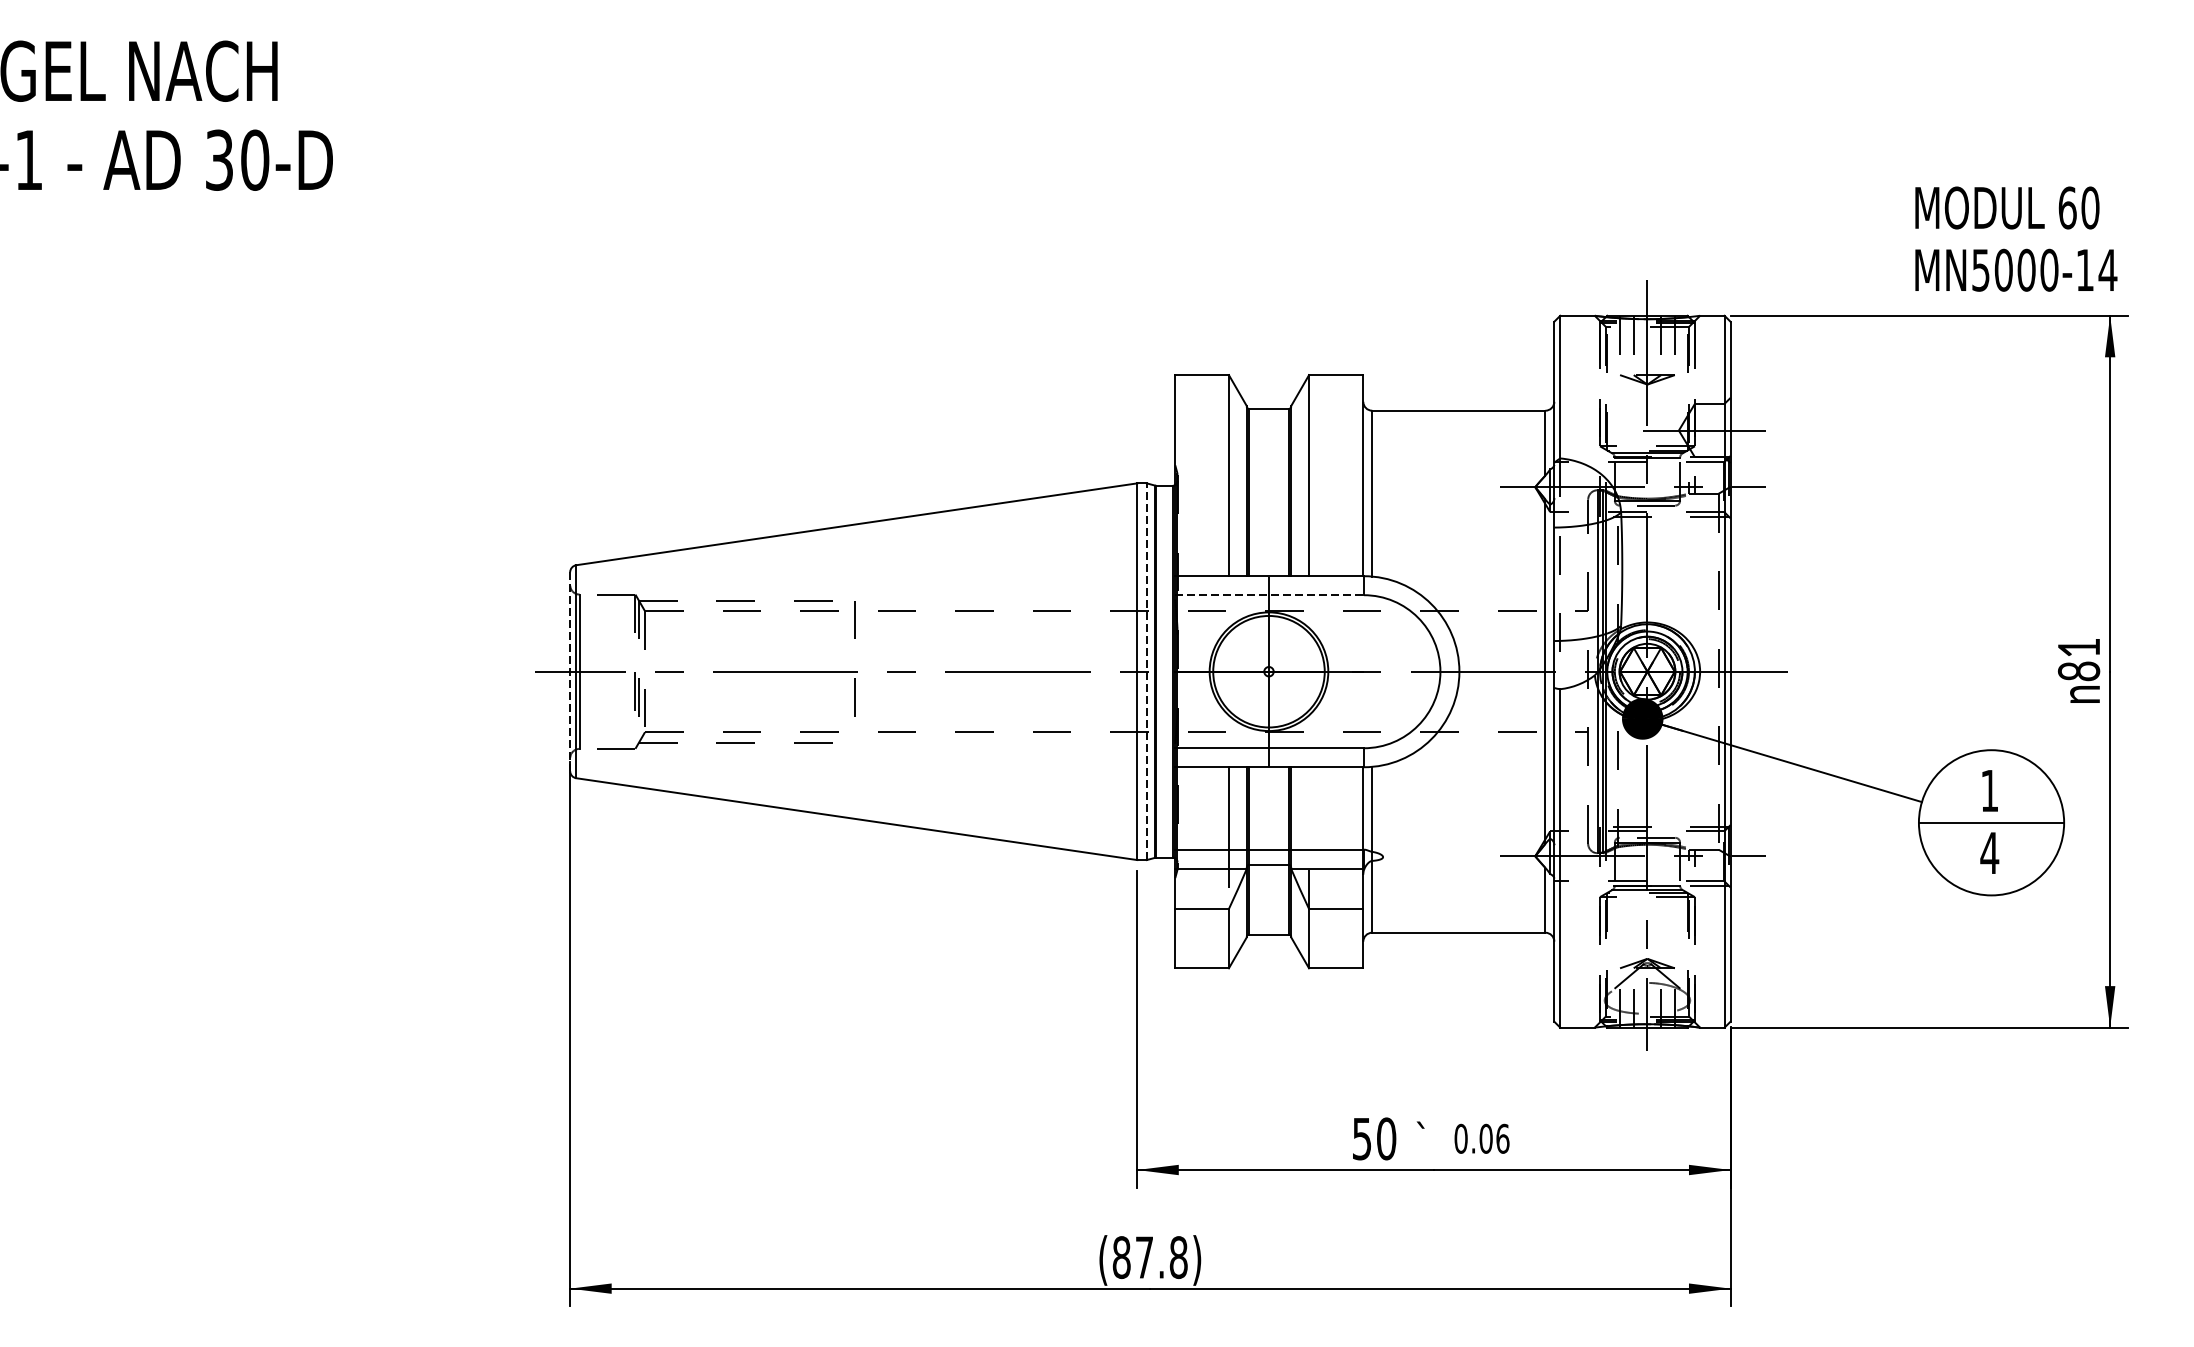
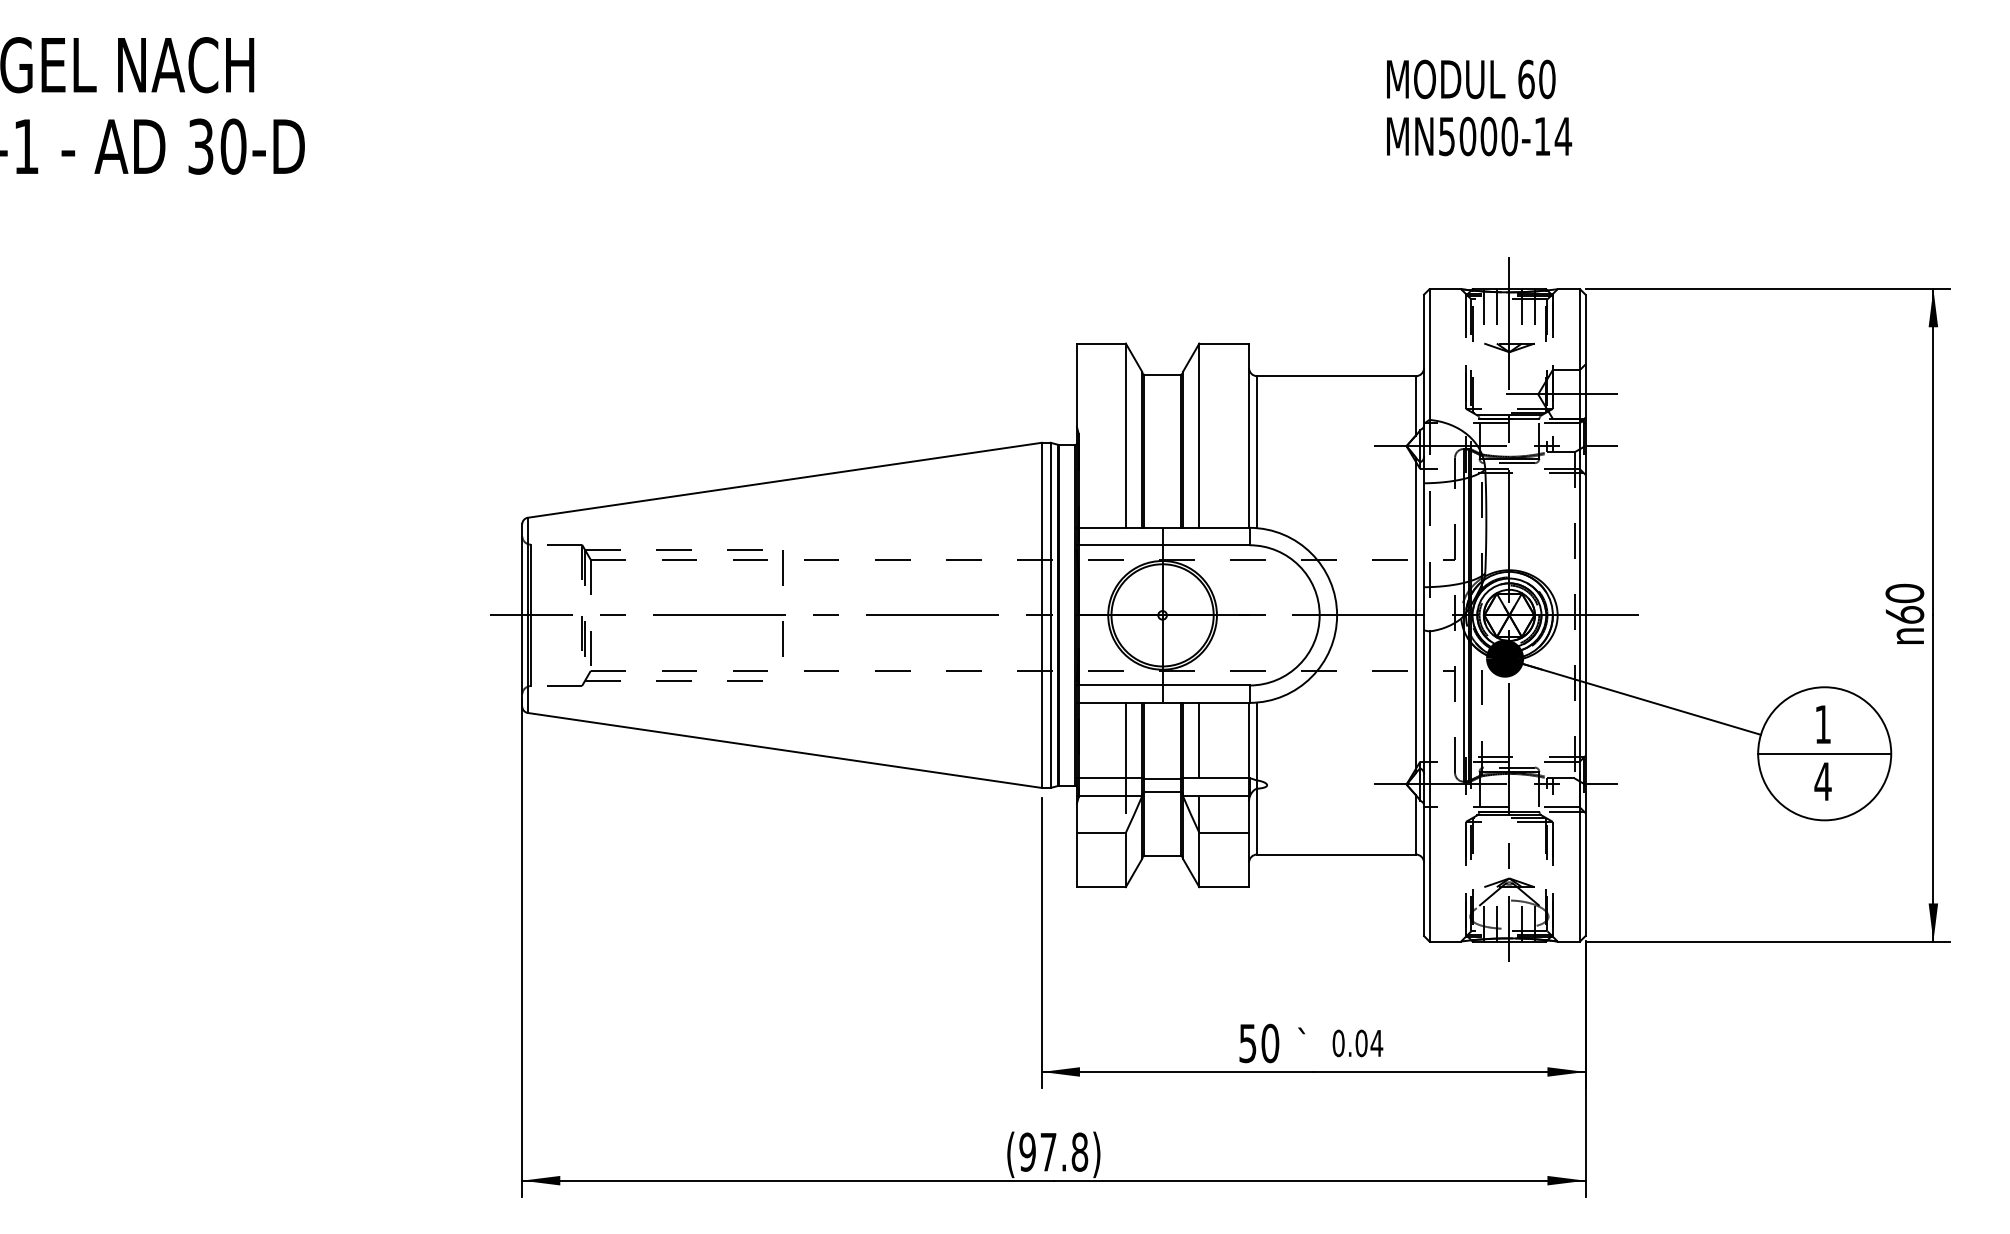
text: (2016, 238) -> (1479, 107), moved
line: (1269, 595) -> (1163, 545), dashed -> solid
text: (2078, 658) -> (1904, 603), 81 -> 60
line: (570, 671) -> (522, 615), dashed -> solid
line: (1146, 671) -> (1050, 615), dashed -> solid
line: (1309, 808) -> (1199, 740), added
text: (1502, 1138) -> (1376, 1043), 0.06 -> 0.04
text: (1121, 1256) -> (1027, 1151), (87.8) -> (97.8)

